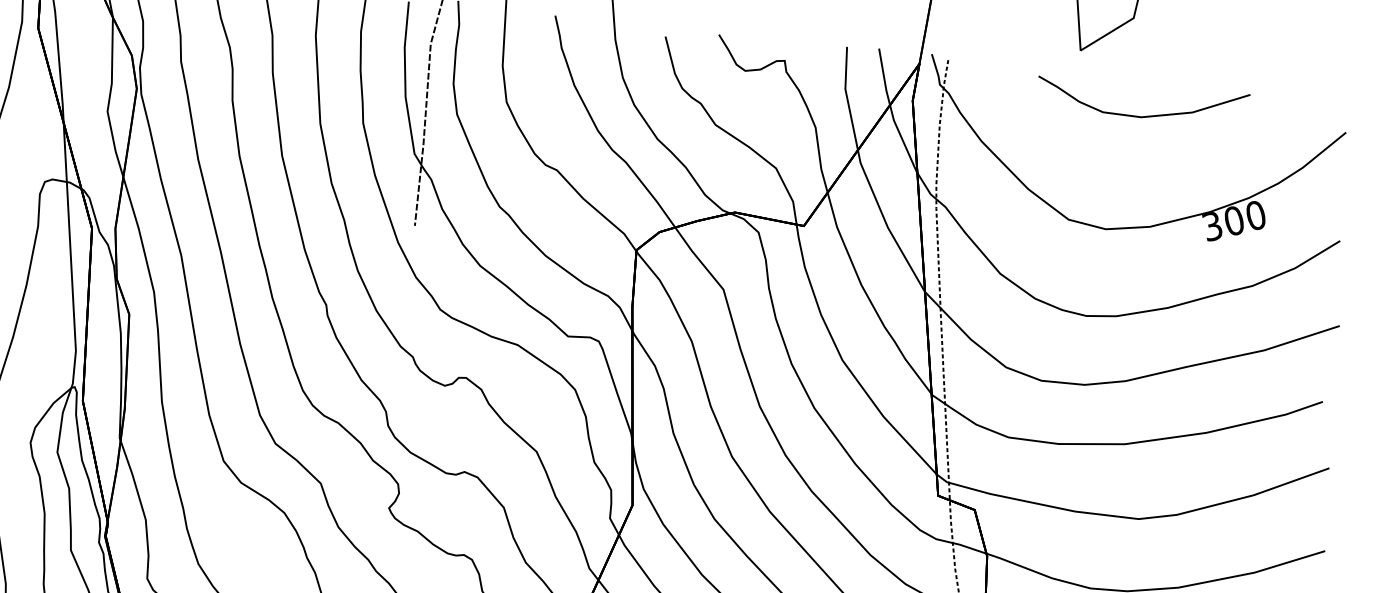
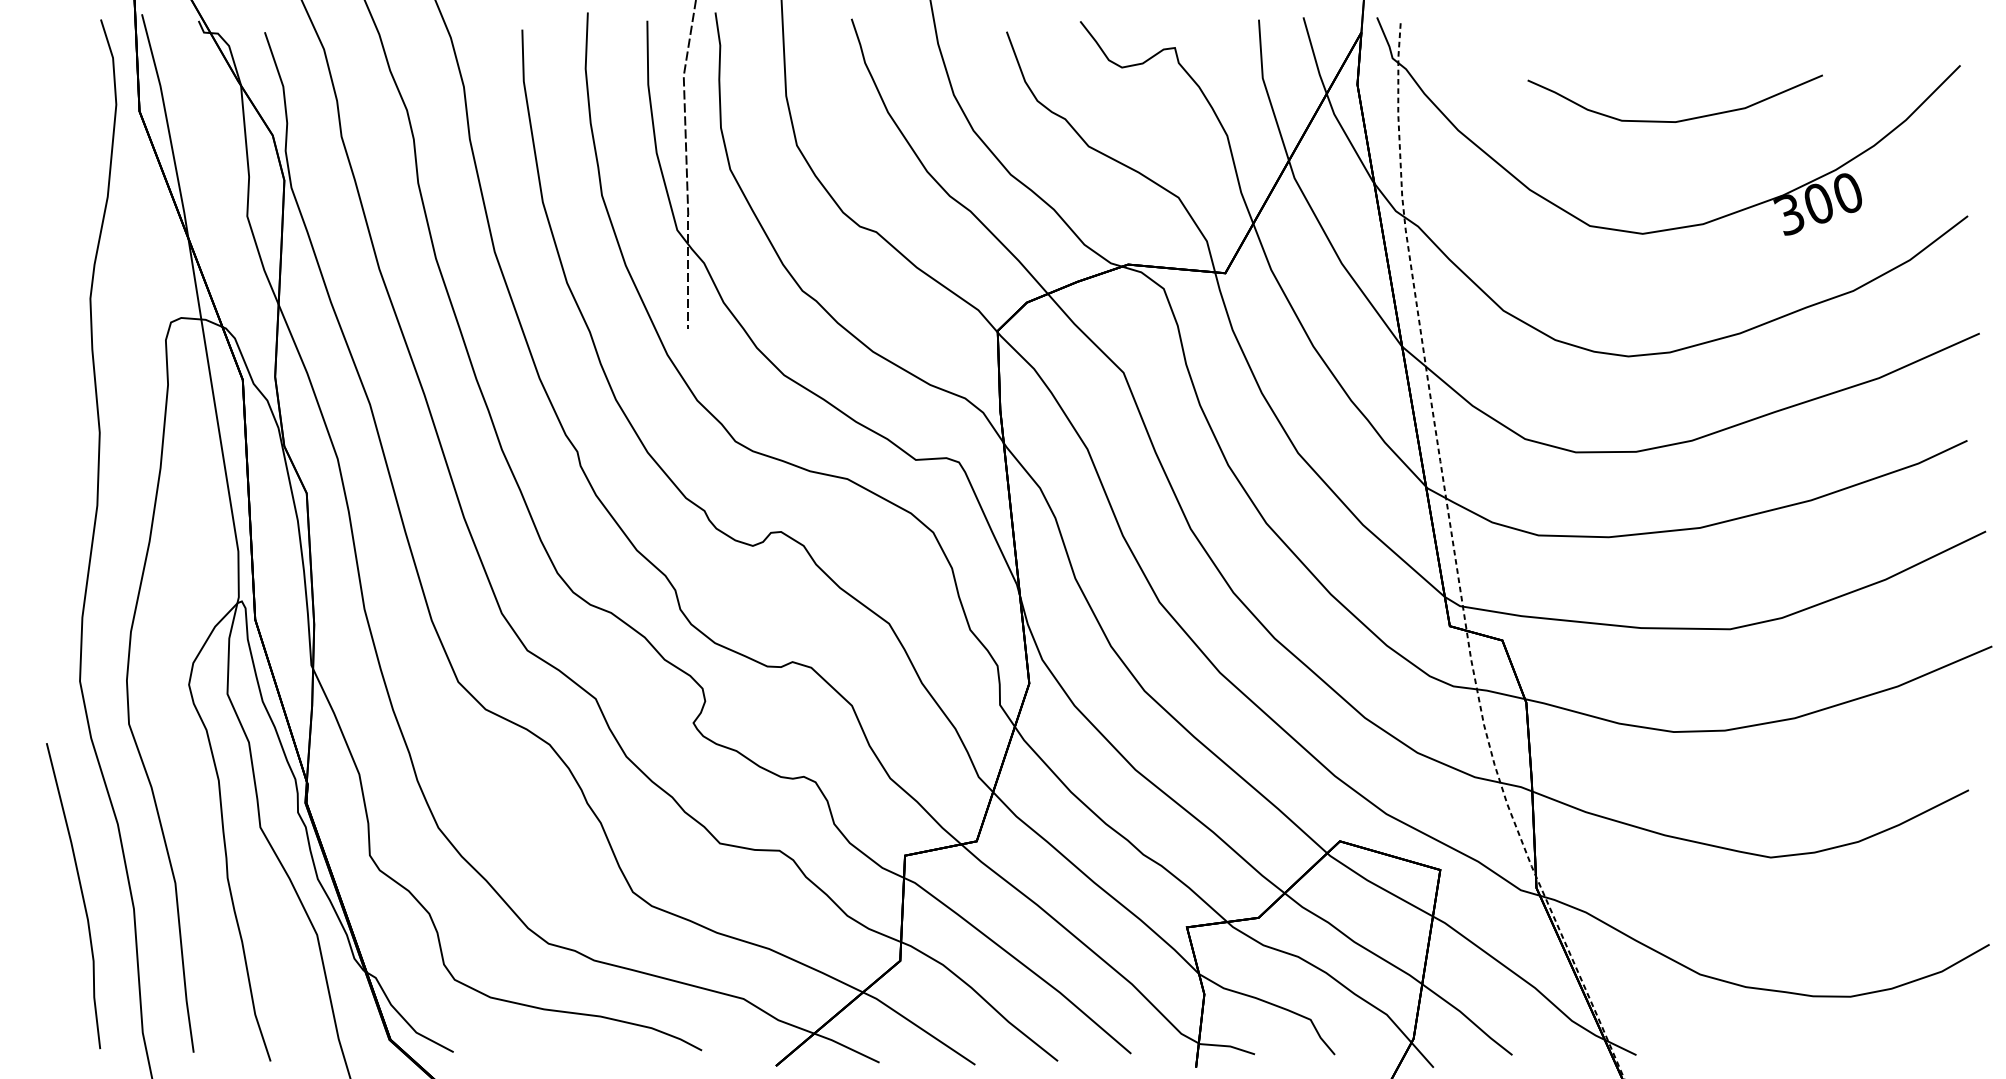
curve: (1142, 116) -> (1677, 120), moved

